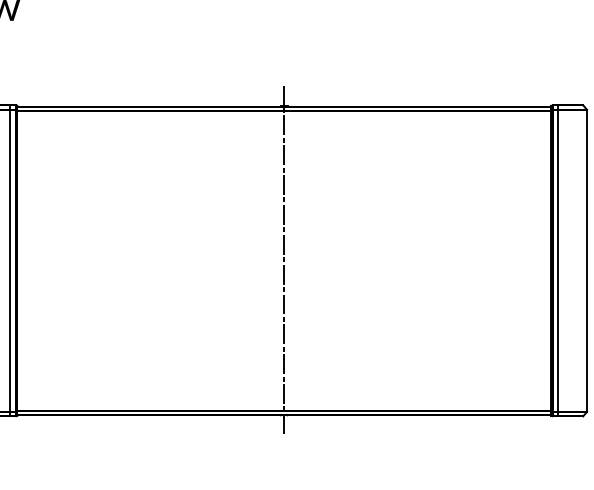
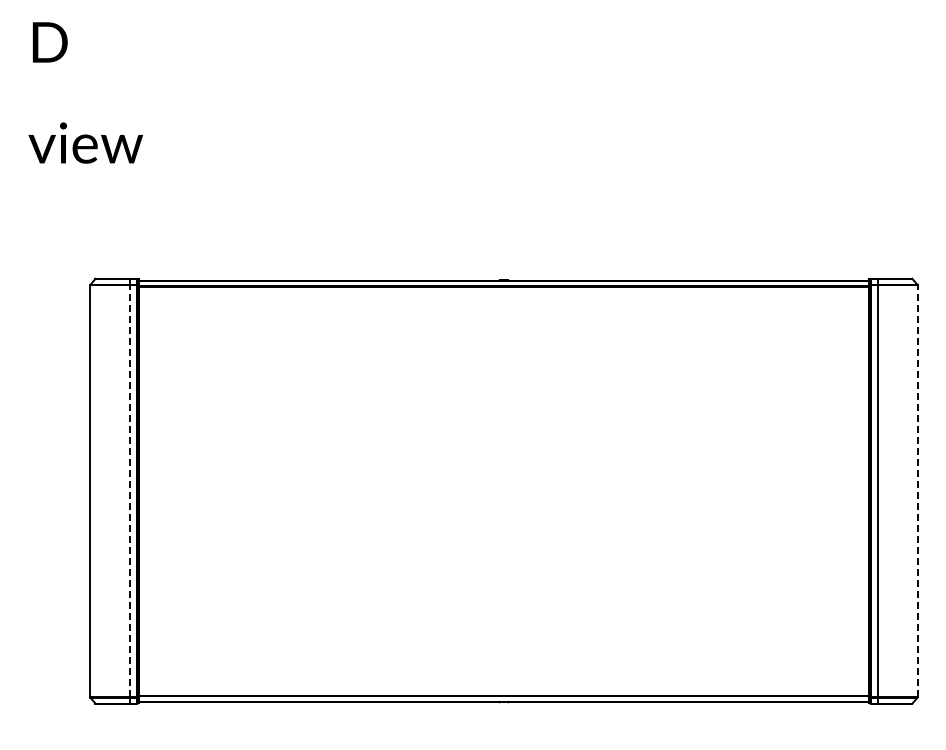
line: (10, 260) -> (129, 490), solid -> dashed
line: (283, 260) -> (503, 490), removed
line: (586, 260) -> (917, 490), solid -> dashed

